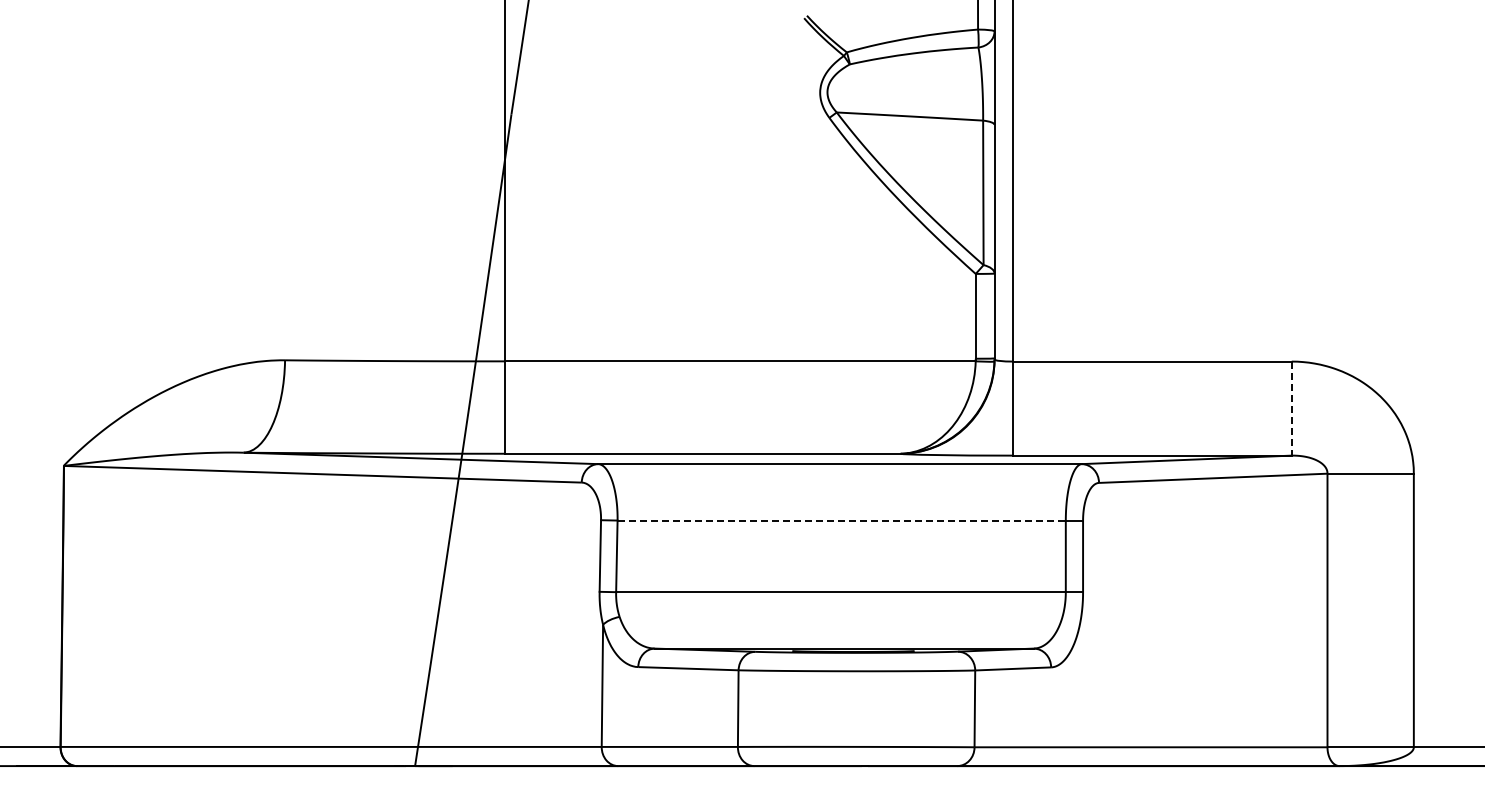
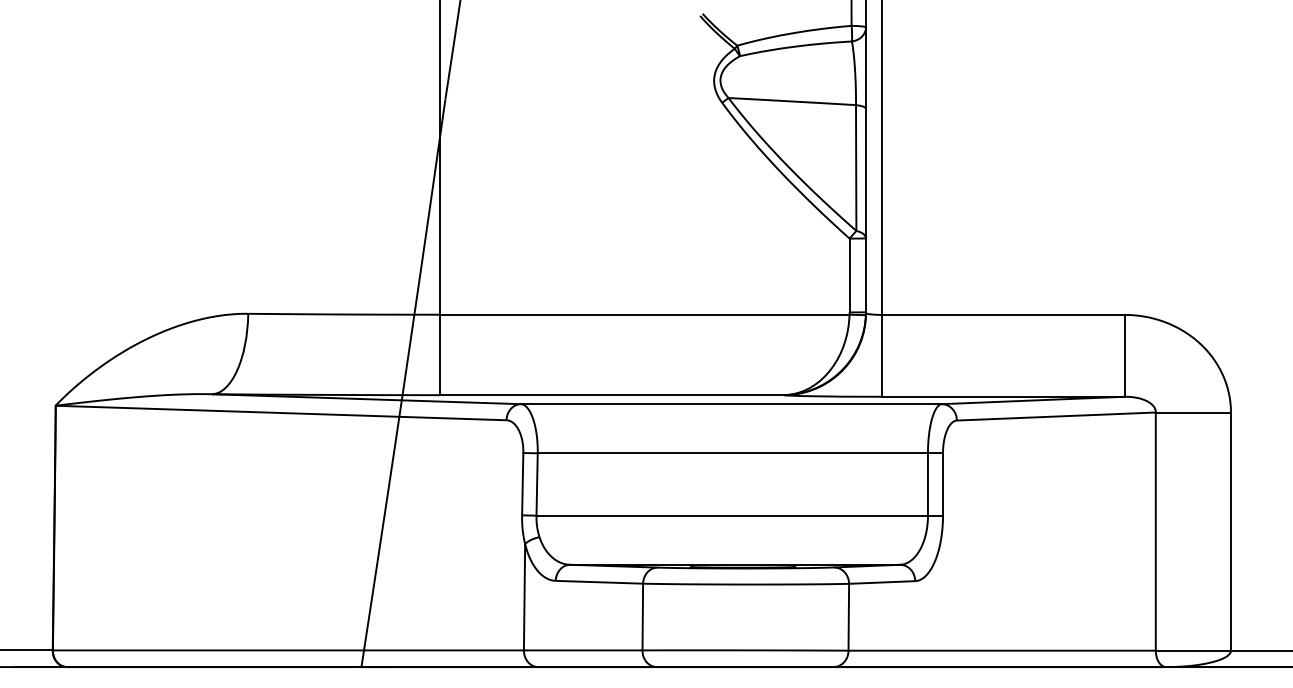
line: (1291, 409) -> (1124, 356), dashed -> solid
line: (842, 520) -> (733, 453), dashed -> solid

